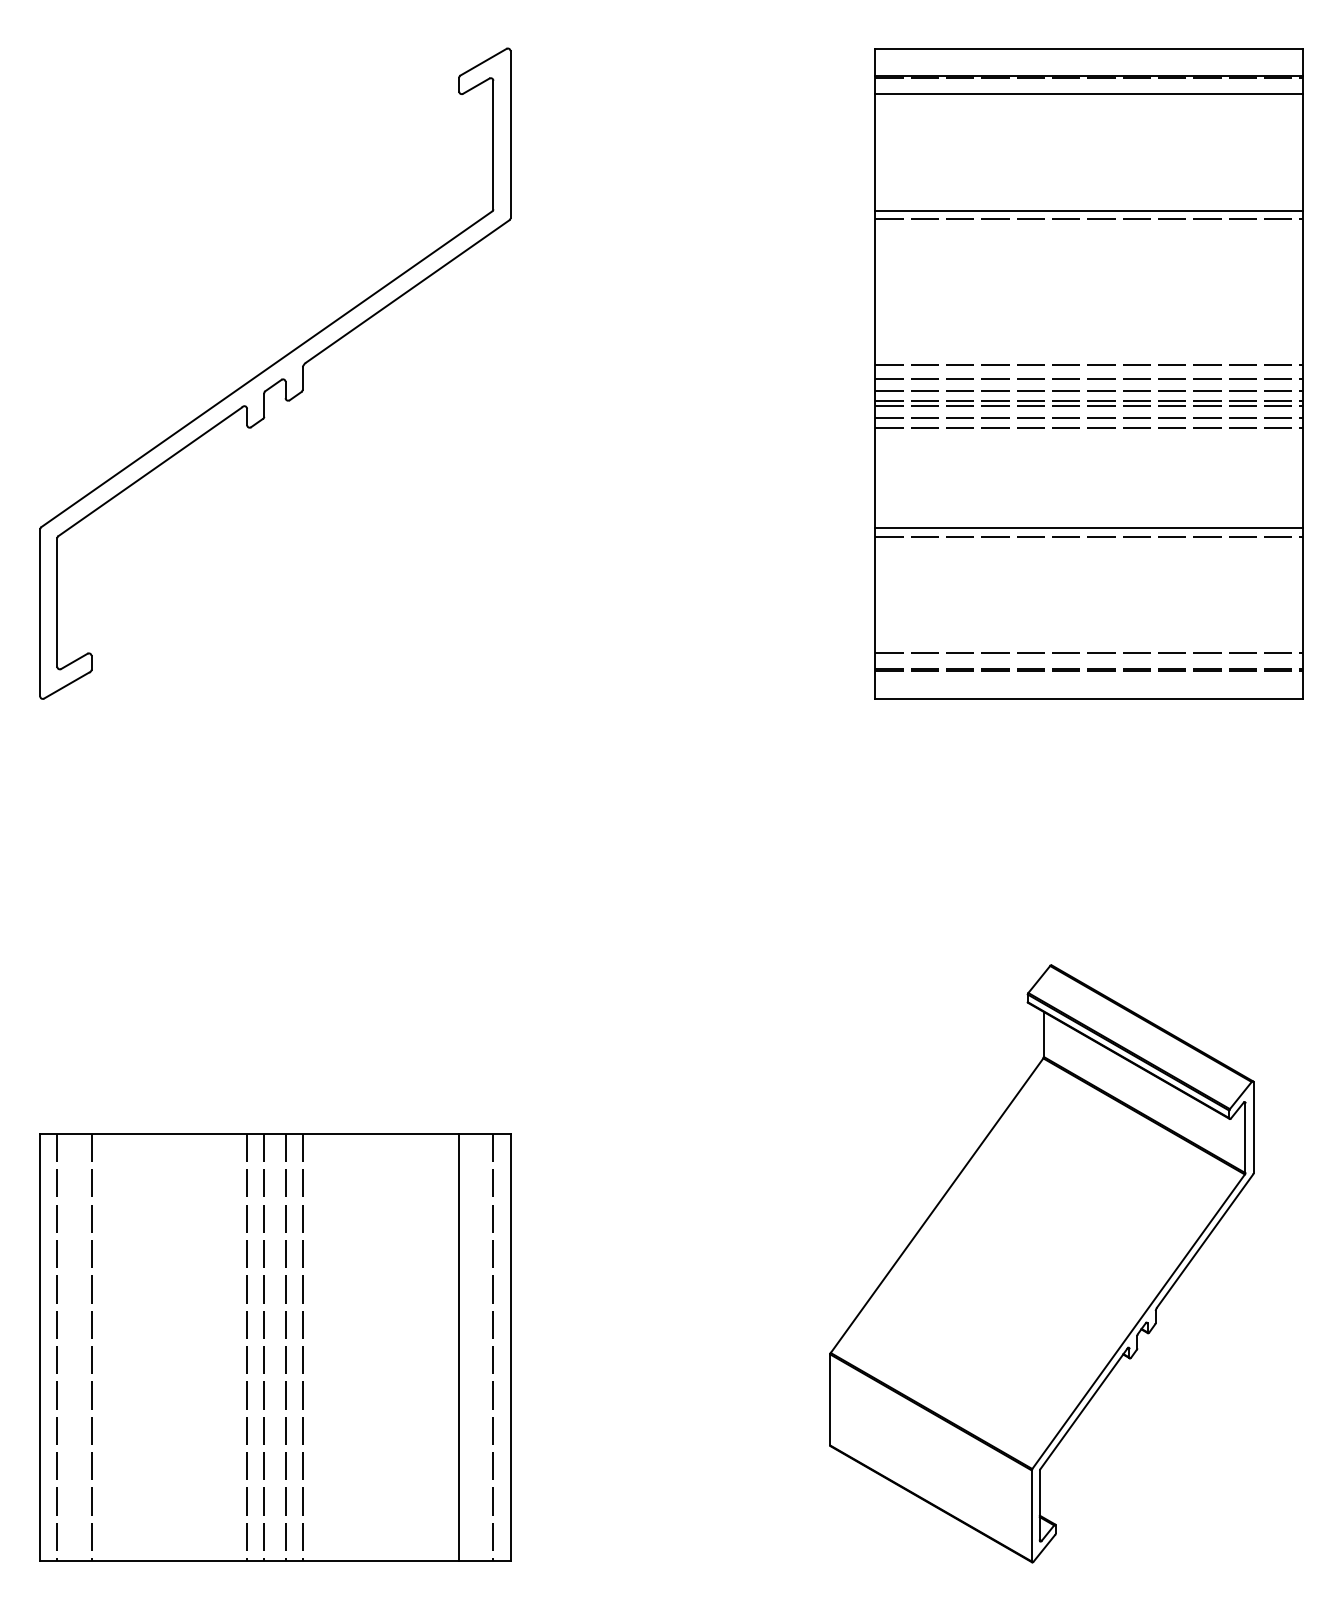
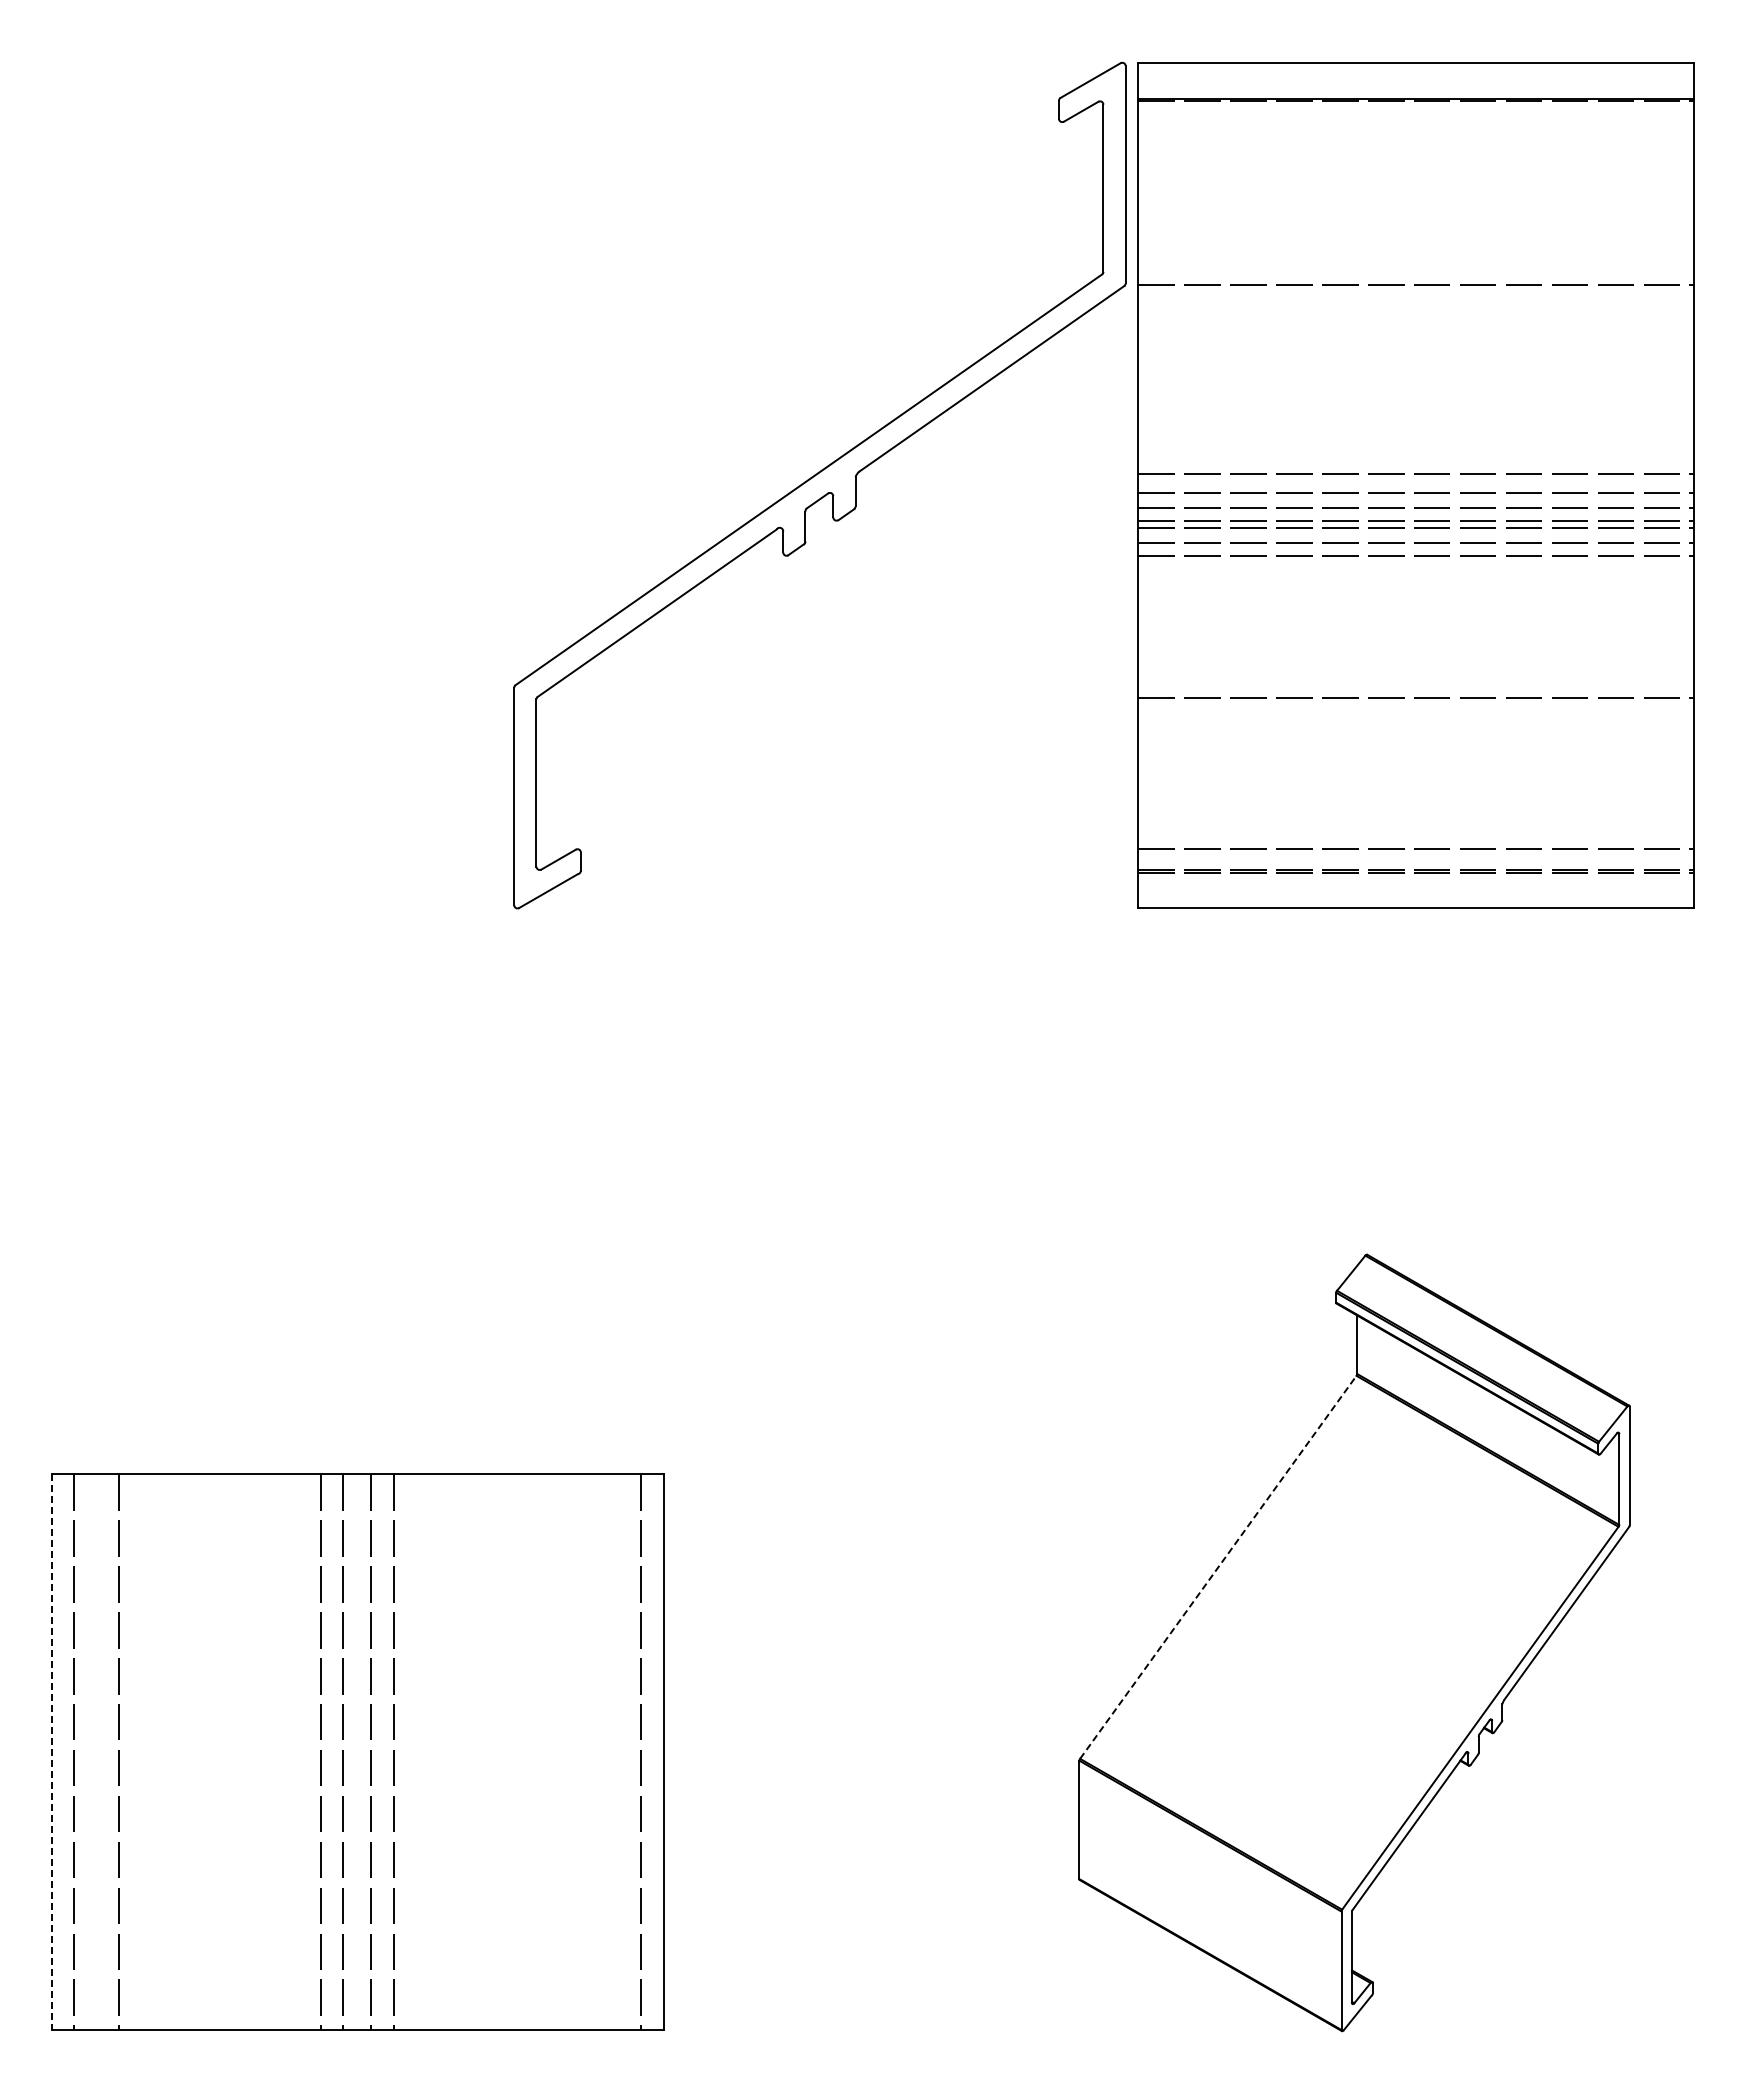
line: (1088, 94) -> (1415, 122), removed
line: (1088, 210) -> (1415, 273), removed
part: (275, 373) -> (819, 485), moved
line: (1088, 528) -> (1415, 686), removed
line: (937, 1205) -> (1218, 1566), solid -> dashed
line: (40, 1347) -> (52, 1751), solid -> dashed
line: (458, 1347) -> (596, 1751), removed

